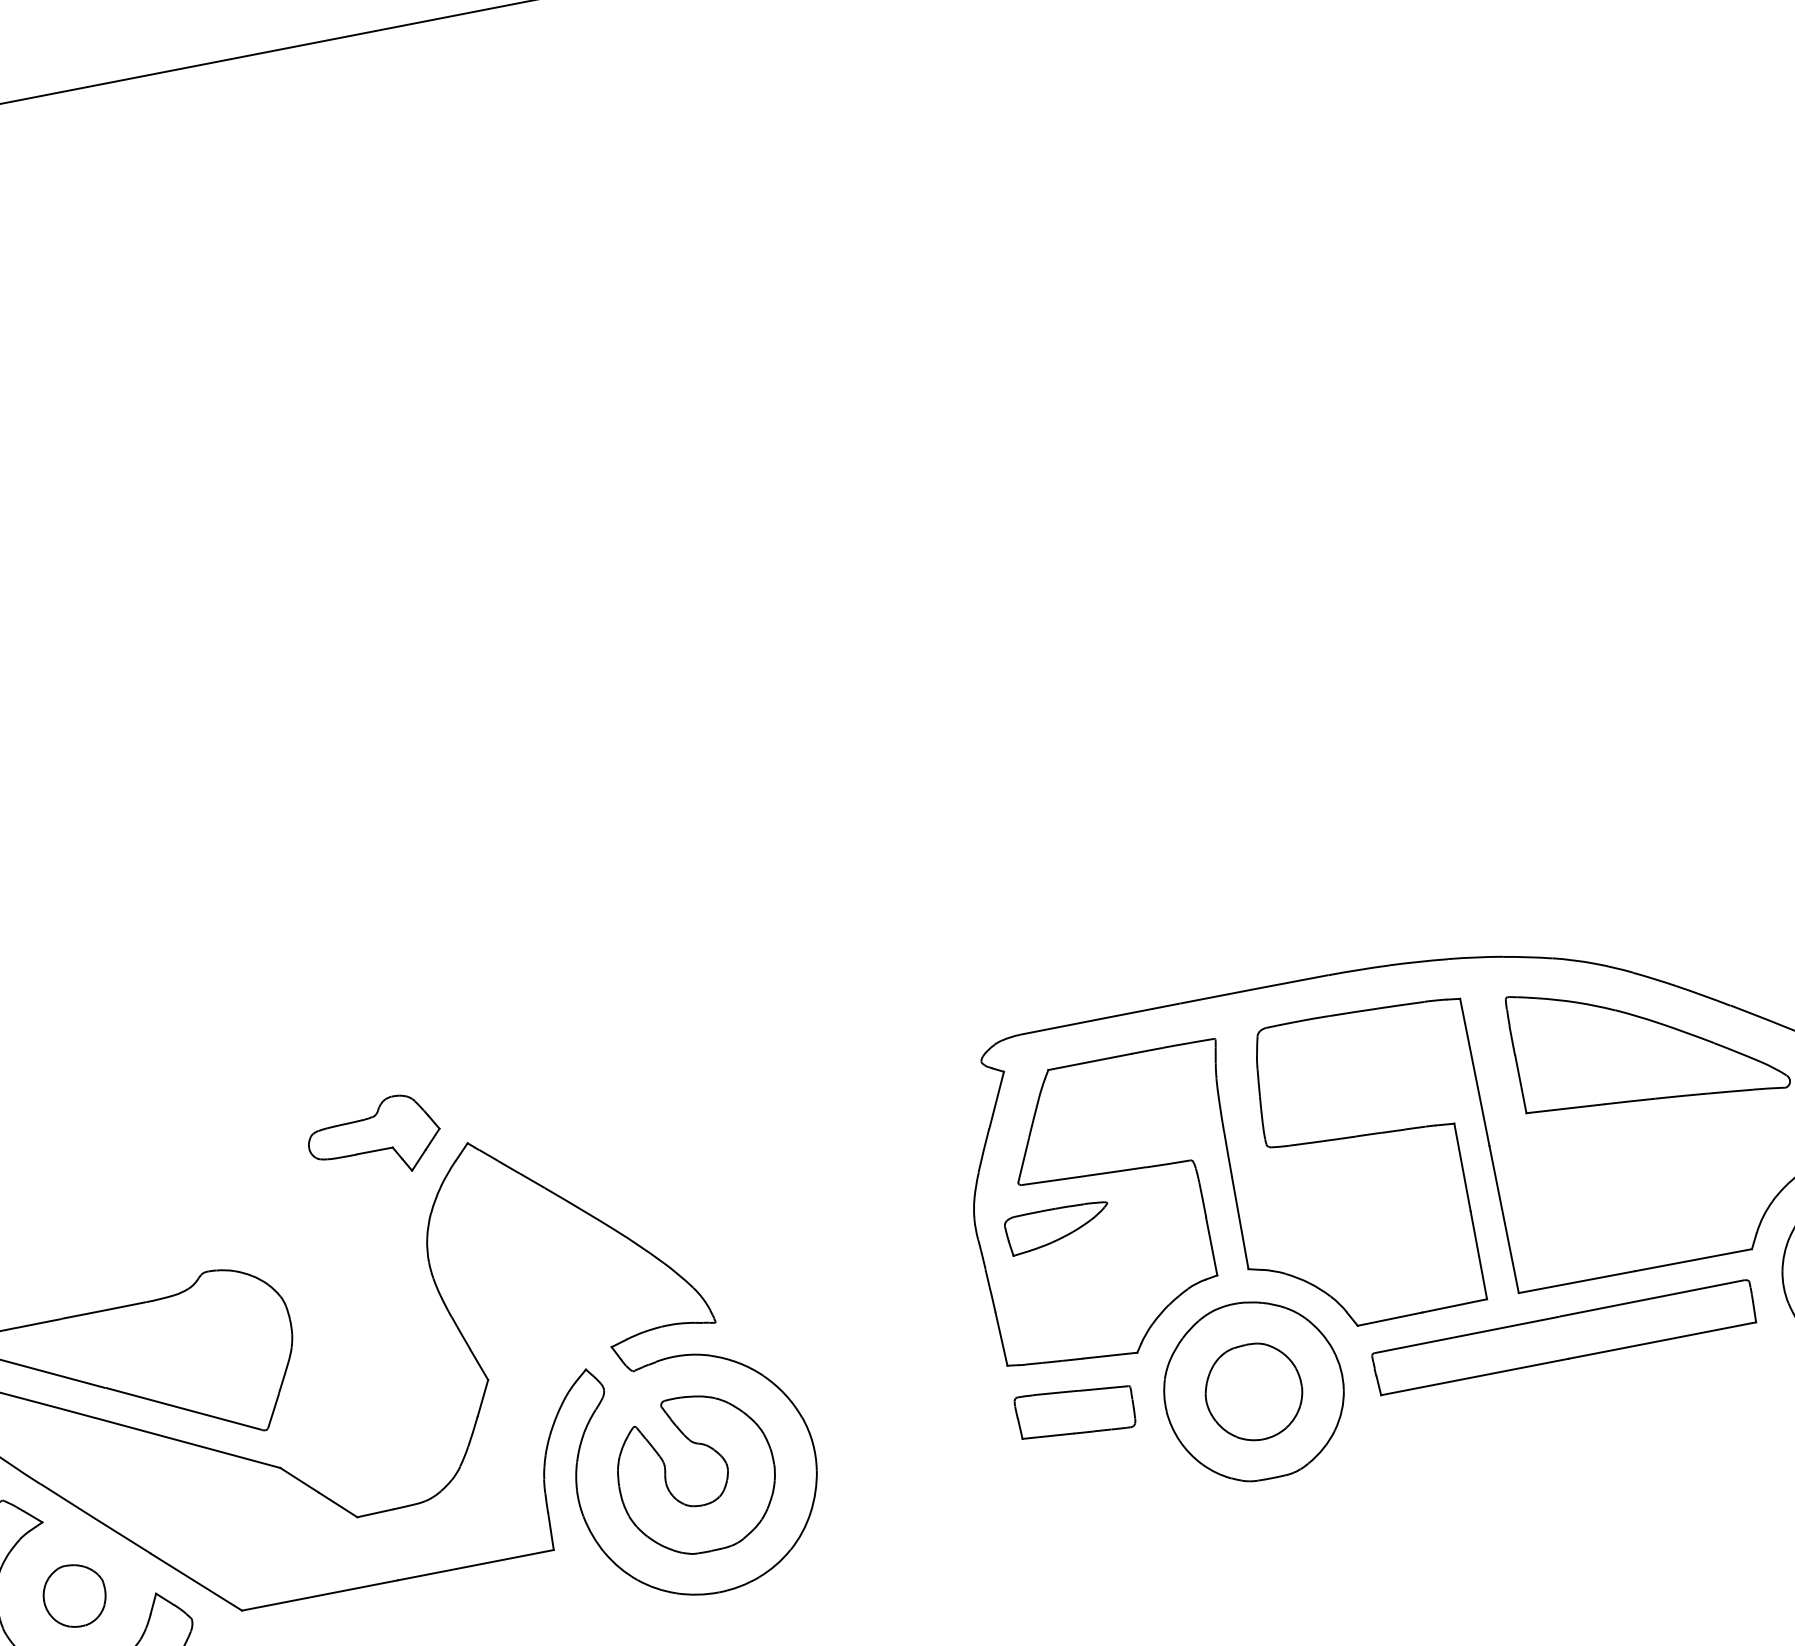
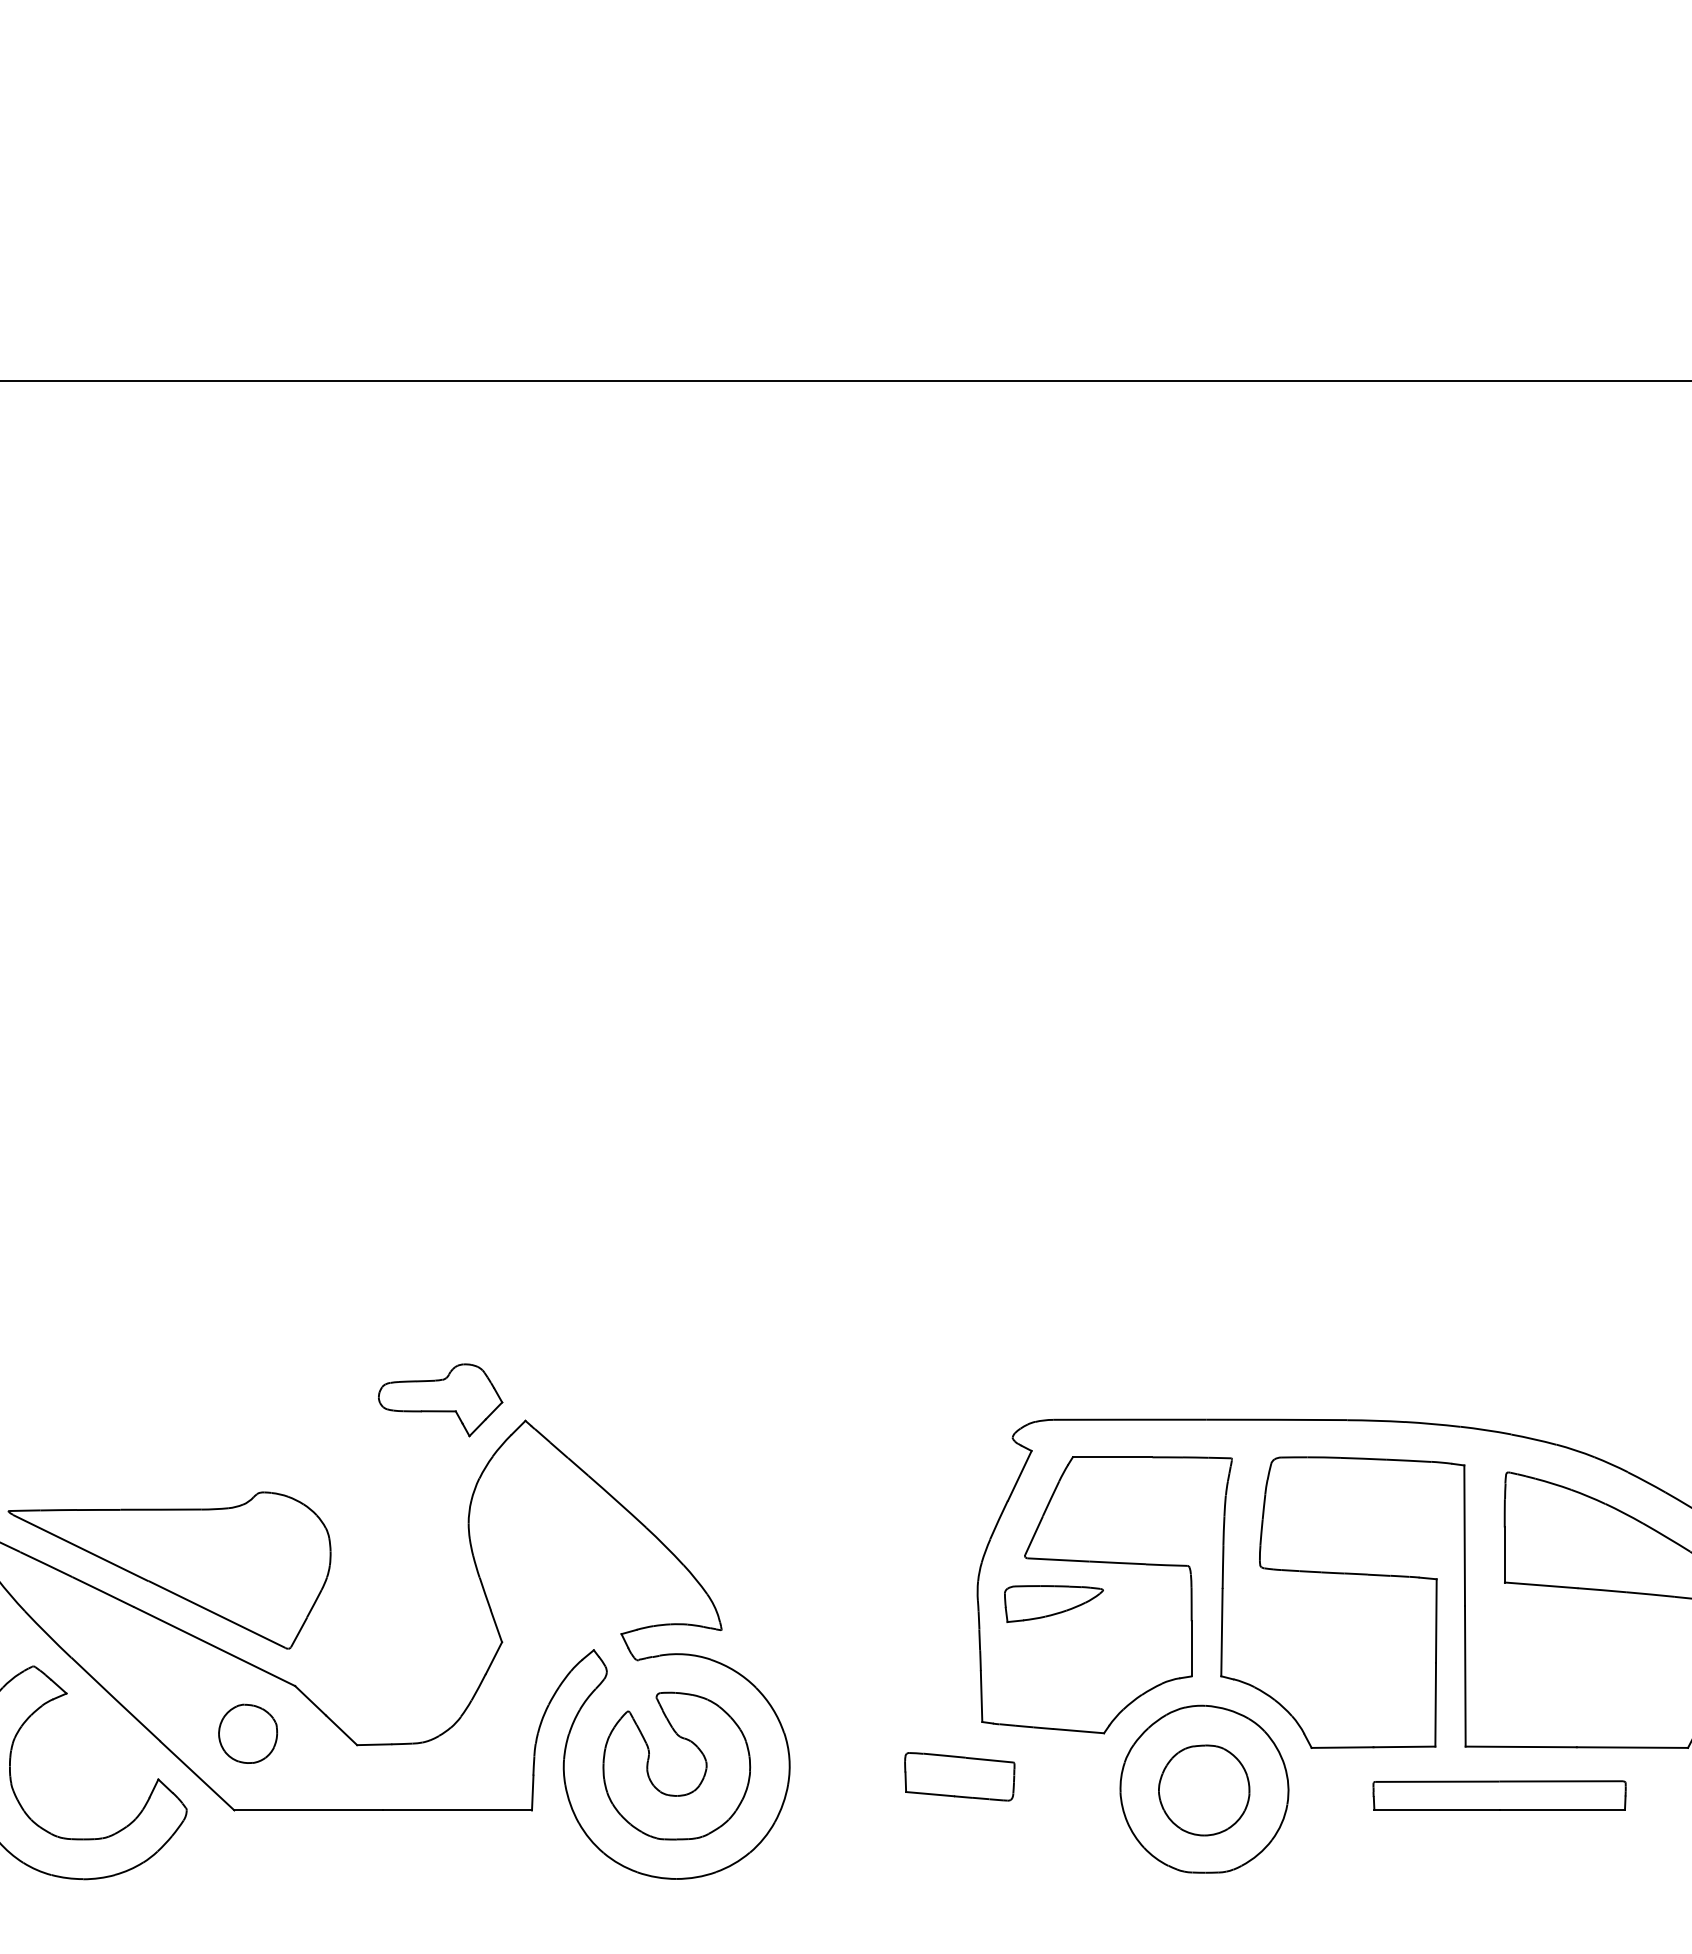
part: (1564, 1337) -> (1499, 1795), size x0.7
part: (1075, 1411) -> (959, 1776), moved
part: (75, 1595) -> (248, 1733), moved

